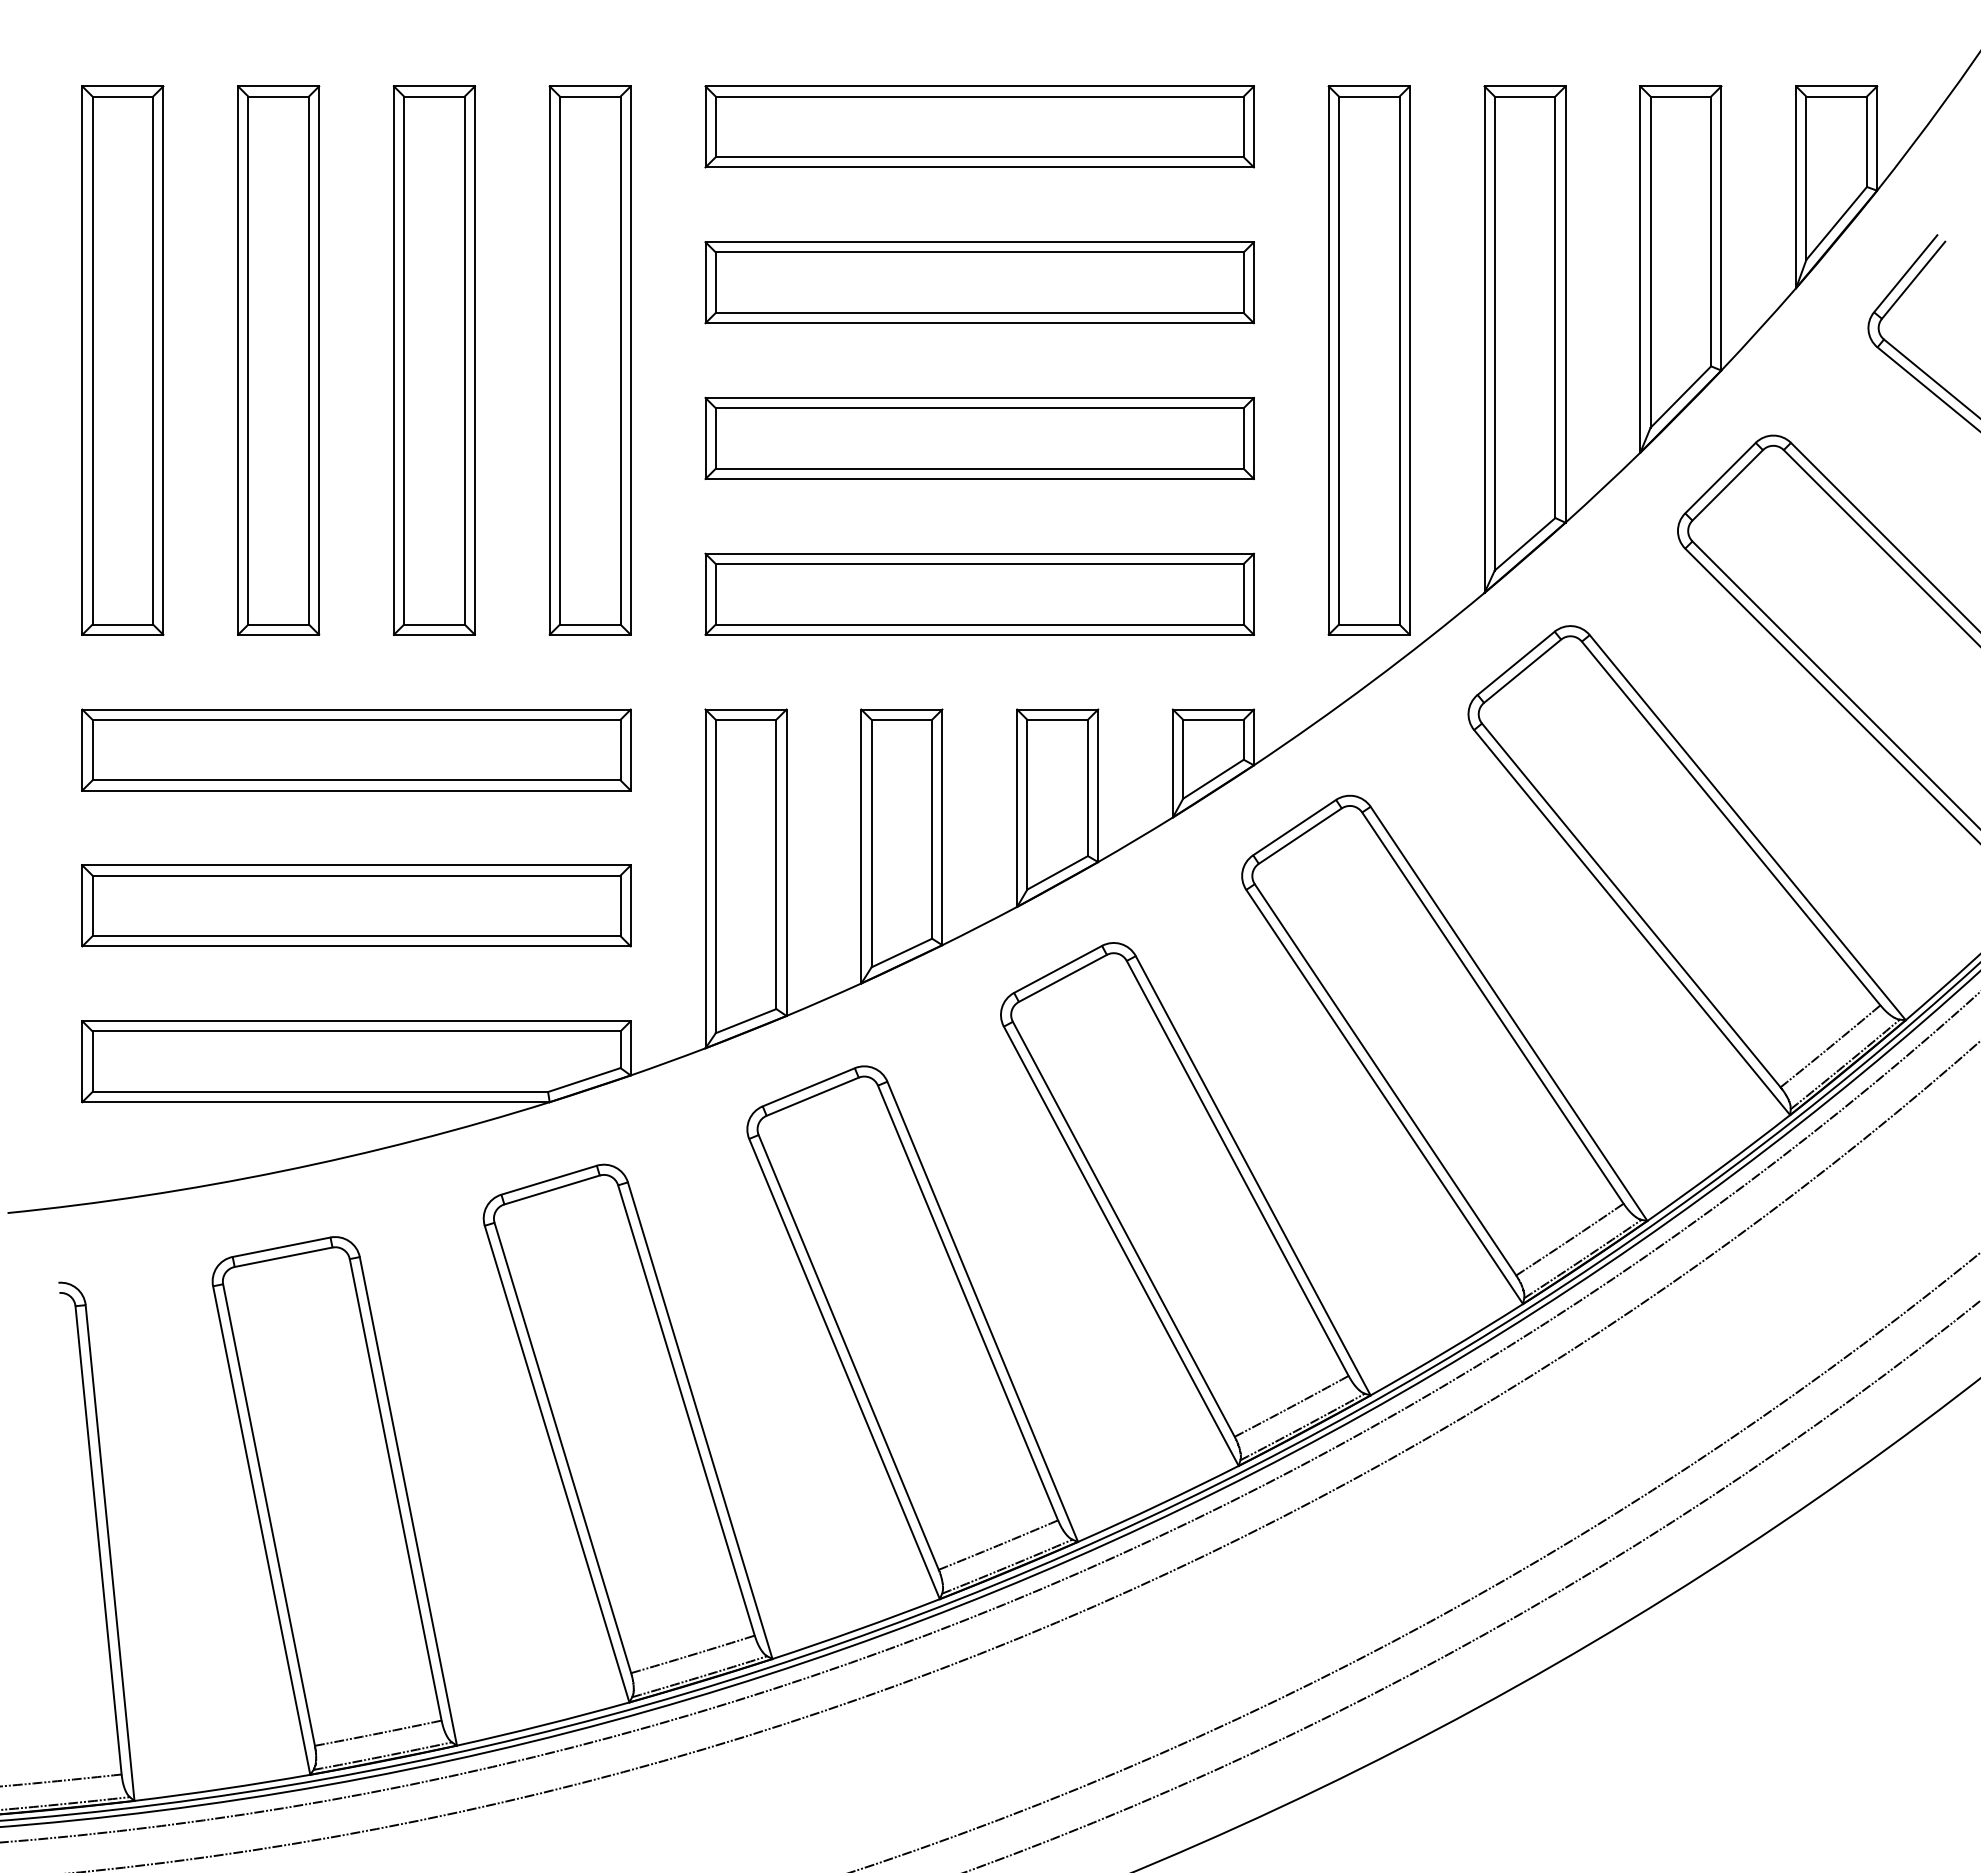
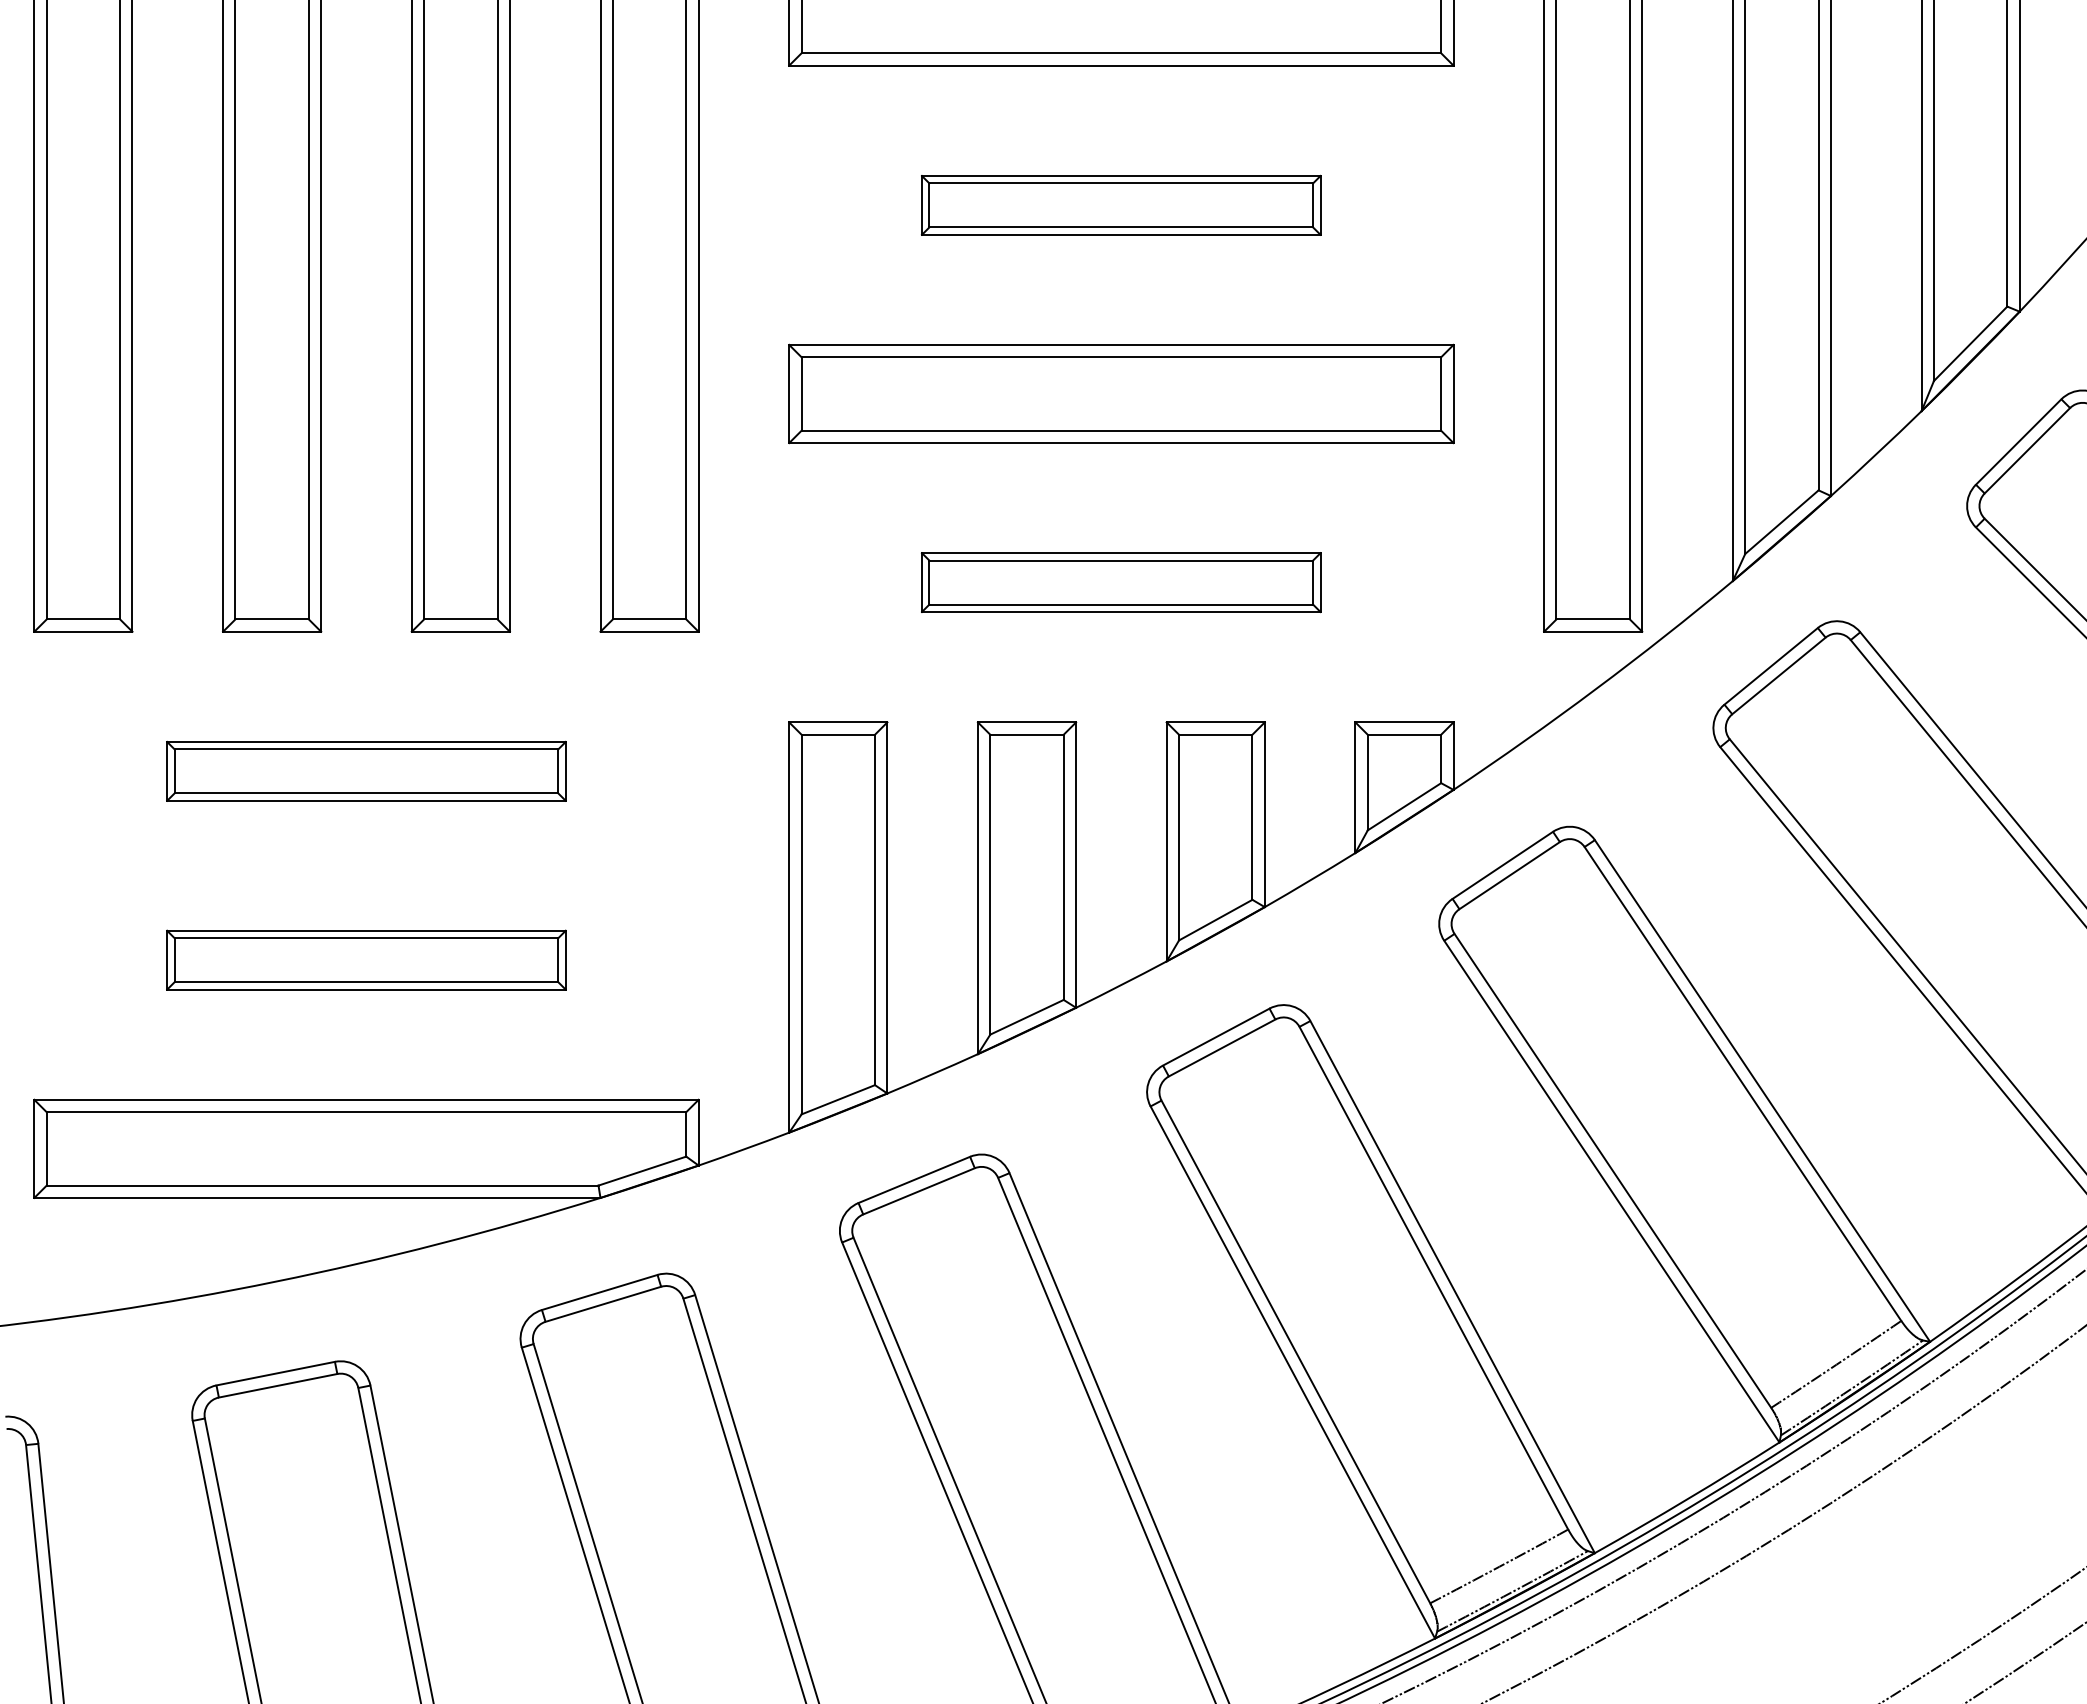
part: (979, 282) -> (1121, 205), size x0.6
part: (979, 593) -> (1121, 581), size x0.6
part: (356, 749) -> (366, 770), size x0.6
part: (356, 905) -> (366, 959), size x0.6

